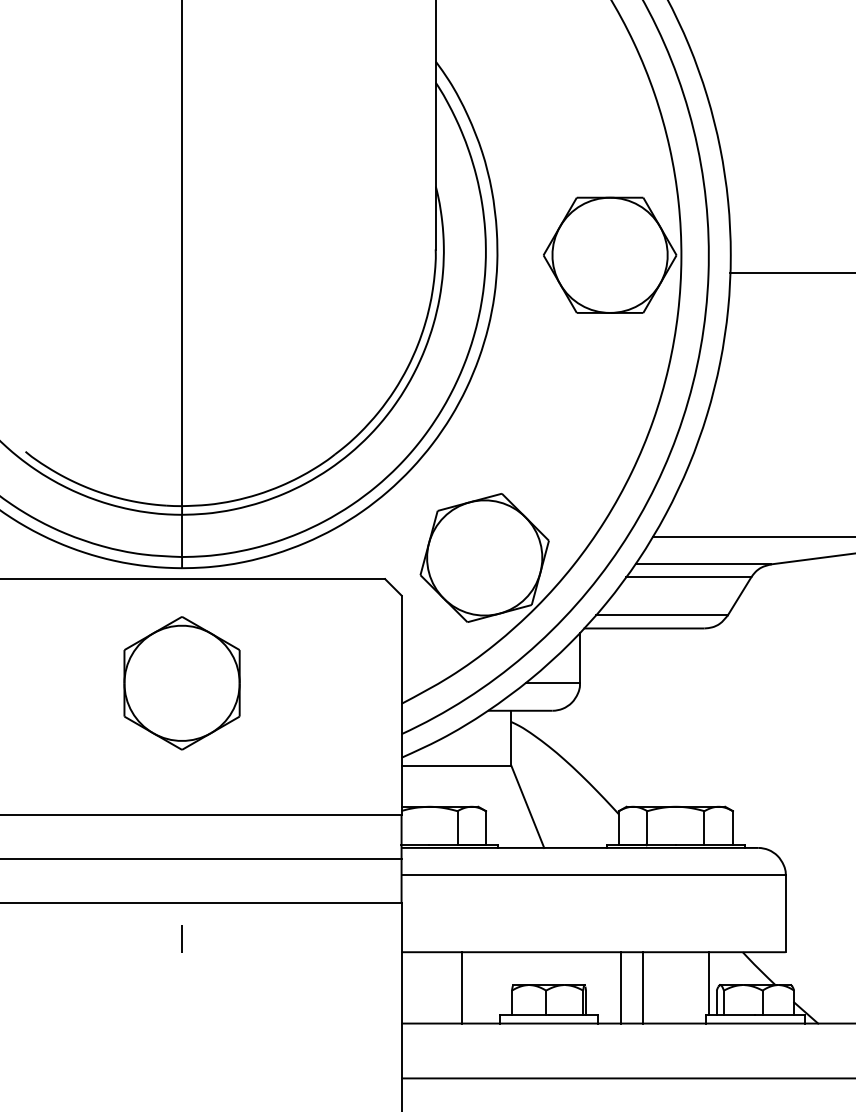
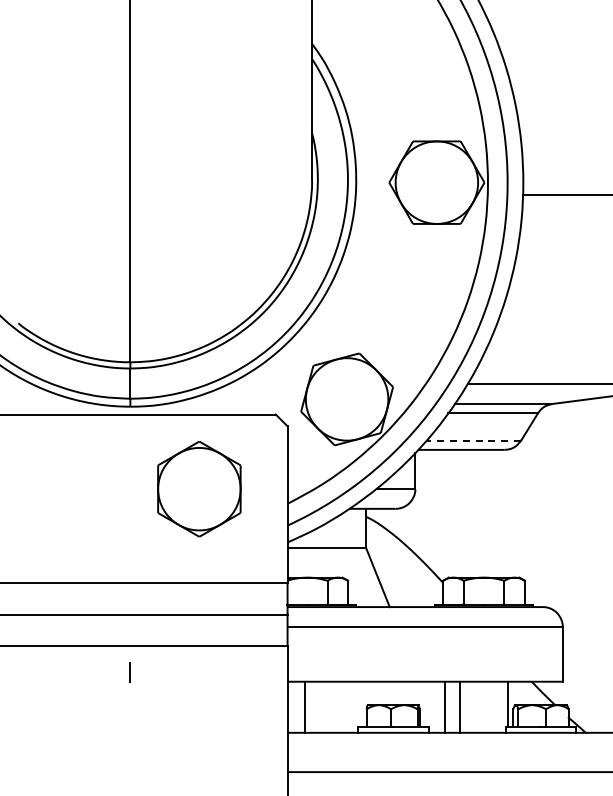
line: (661, 615) -> (473, 440), solid -> dashed
part: (182, 683) -> (199, 489), moved
line: (461, 986) -> (304, 706), moved

